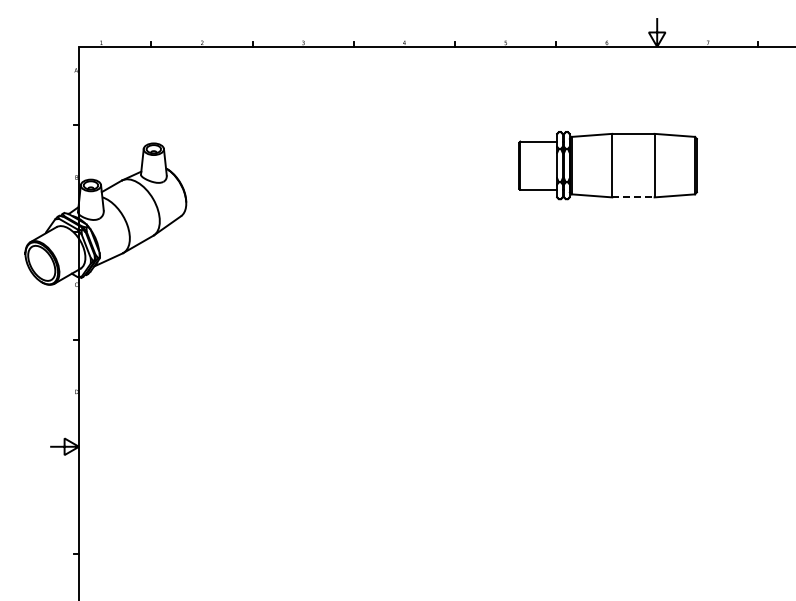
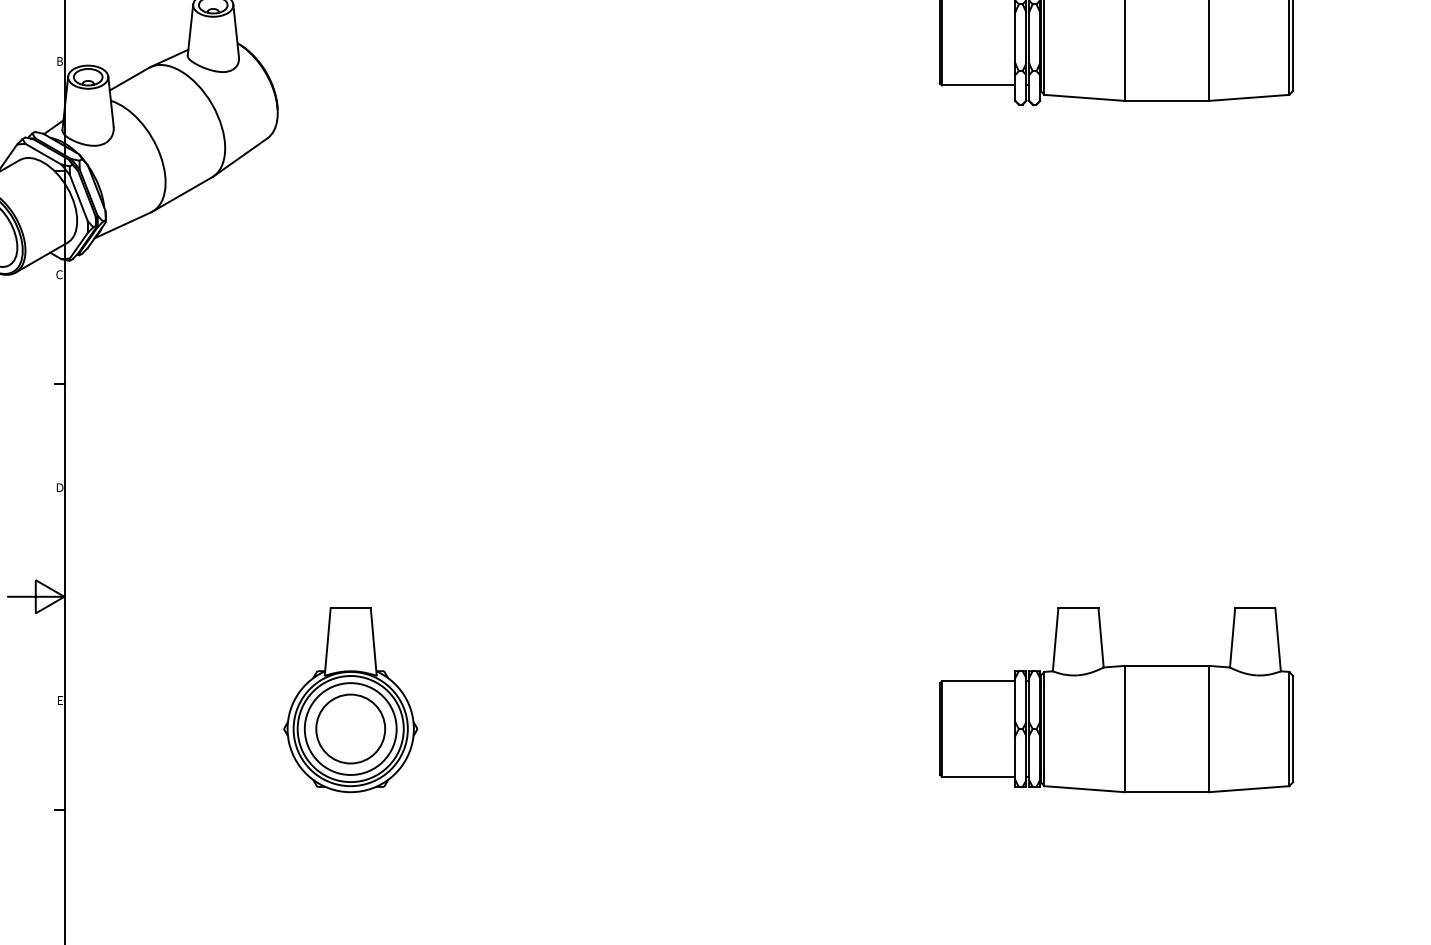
line: (633, 197) -> (1167, 101), dashed -> solid
part: (222, 498) -> (349, 699), added
part: (607, 498) -> (1115, 699), added

